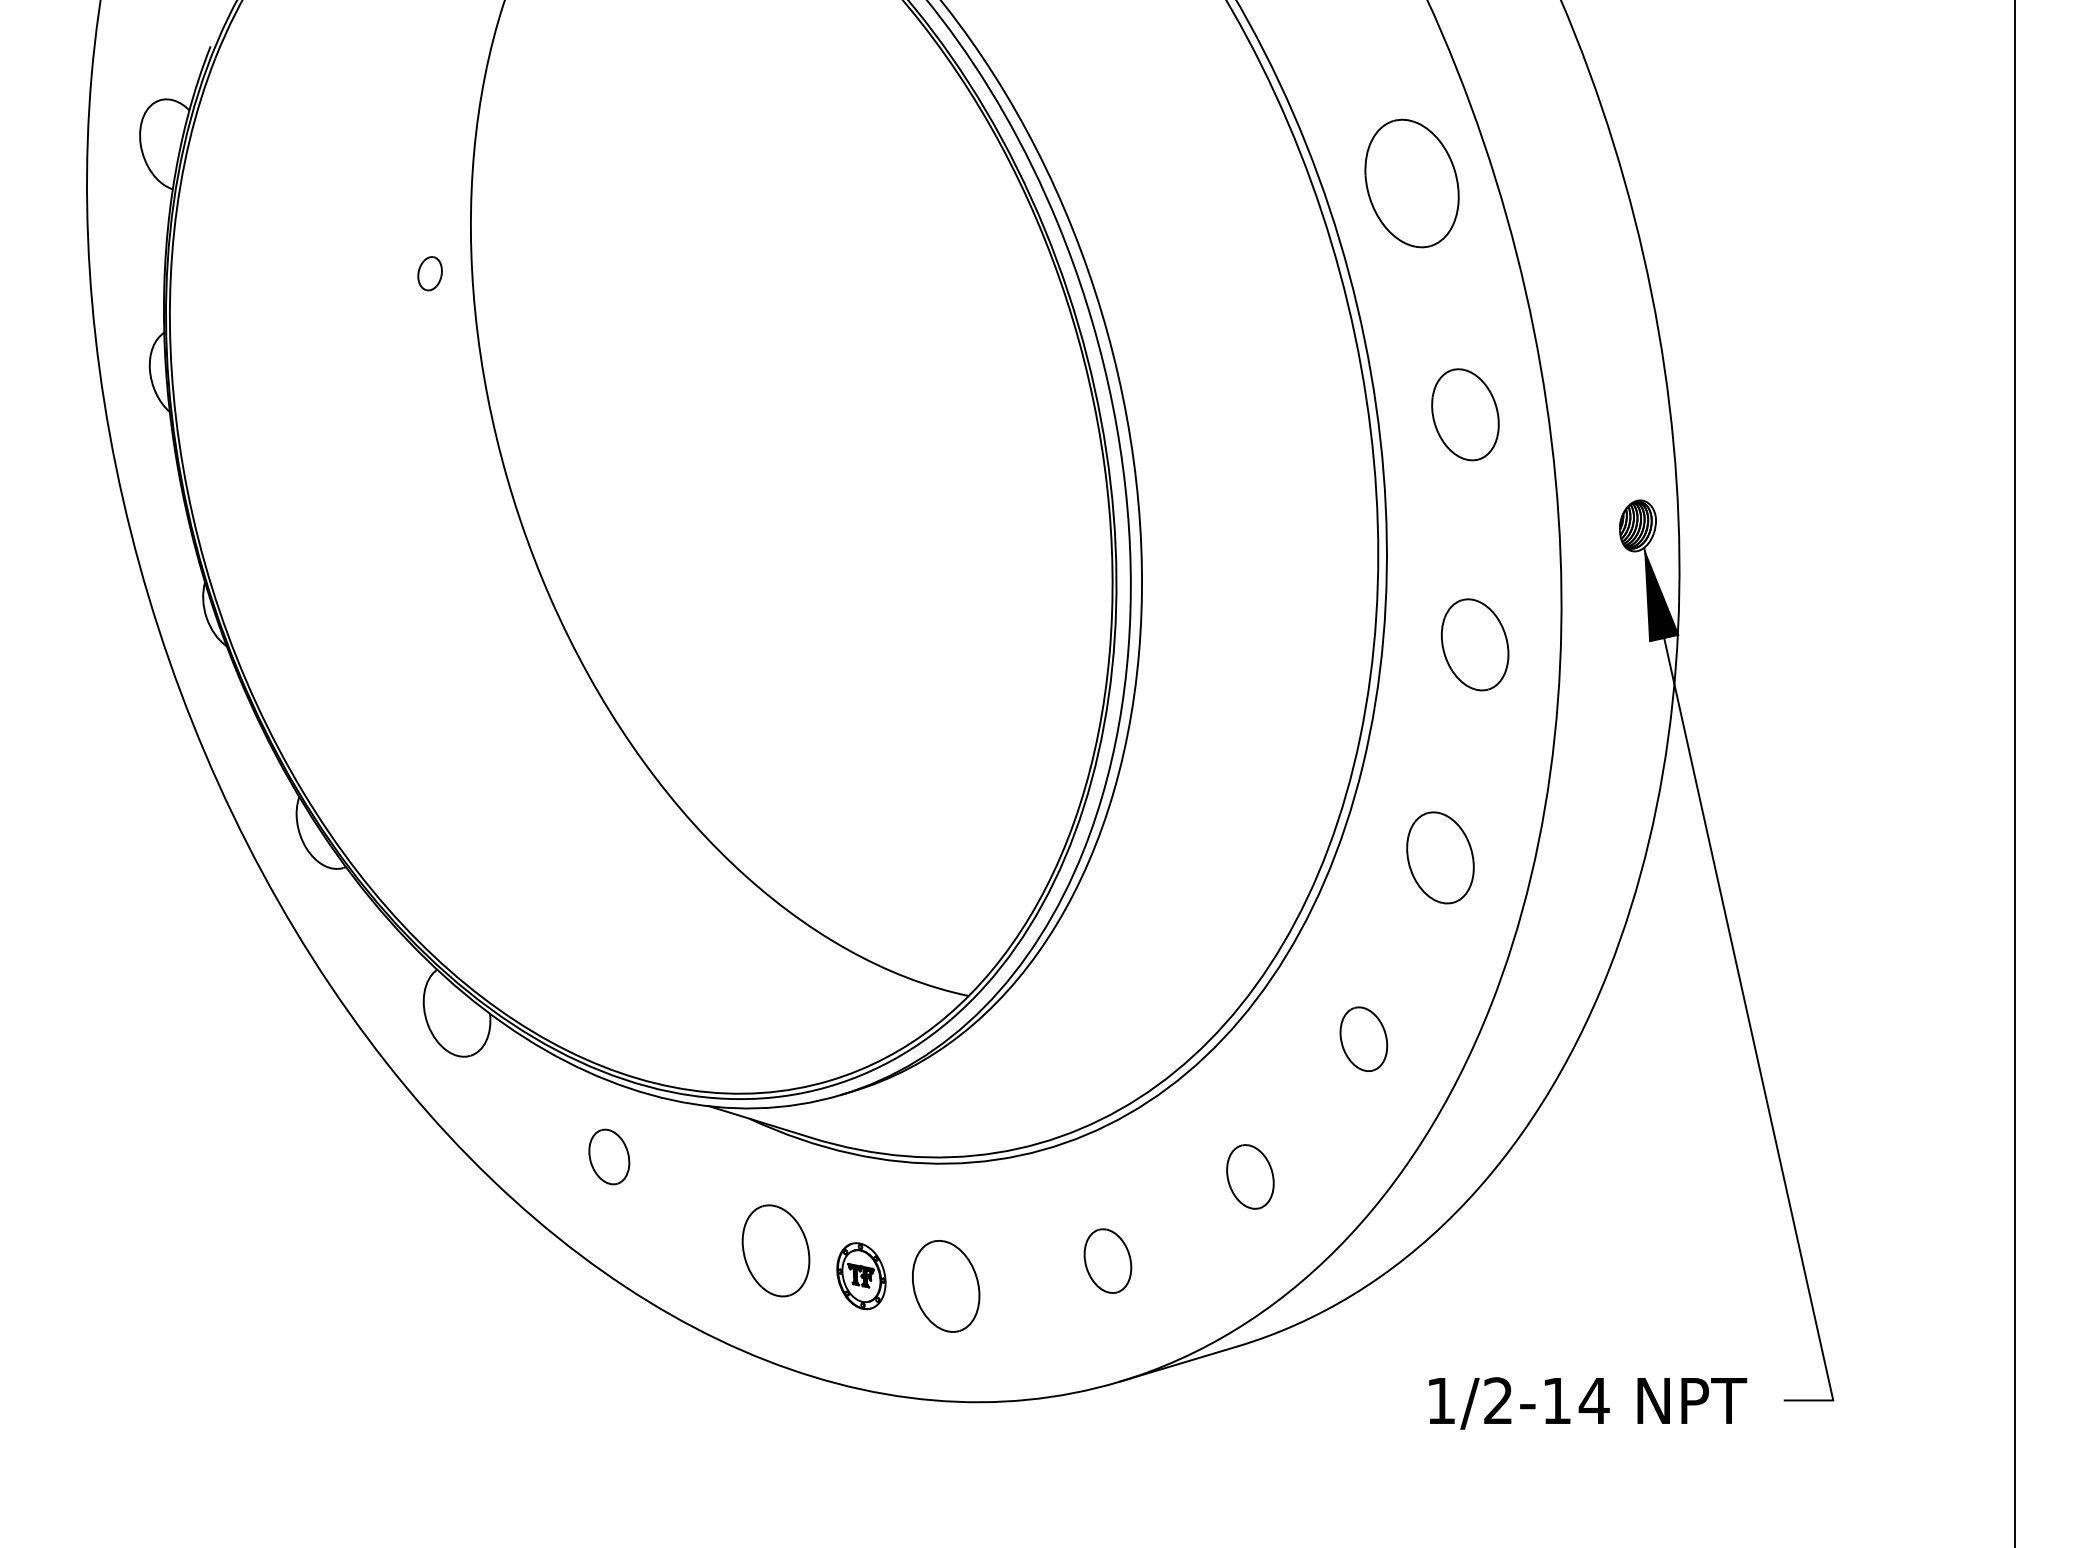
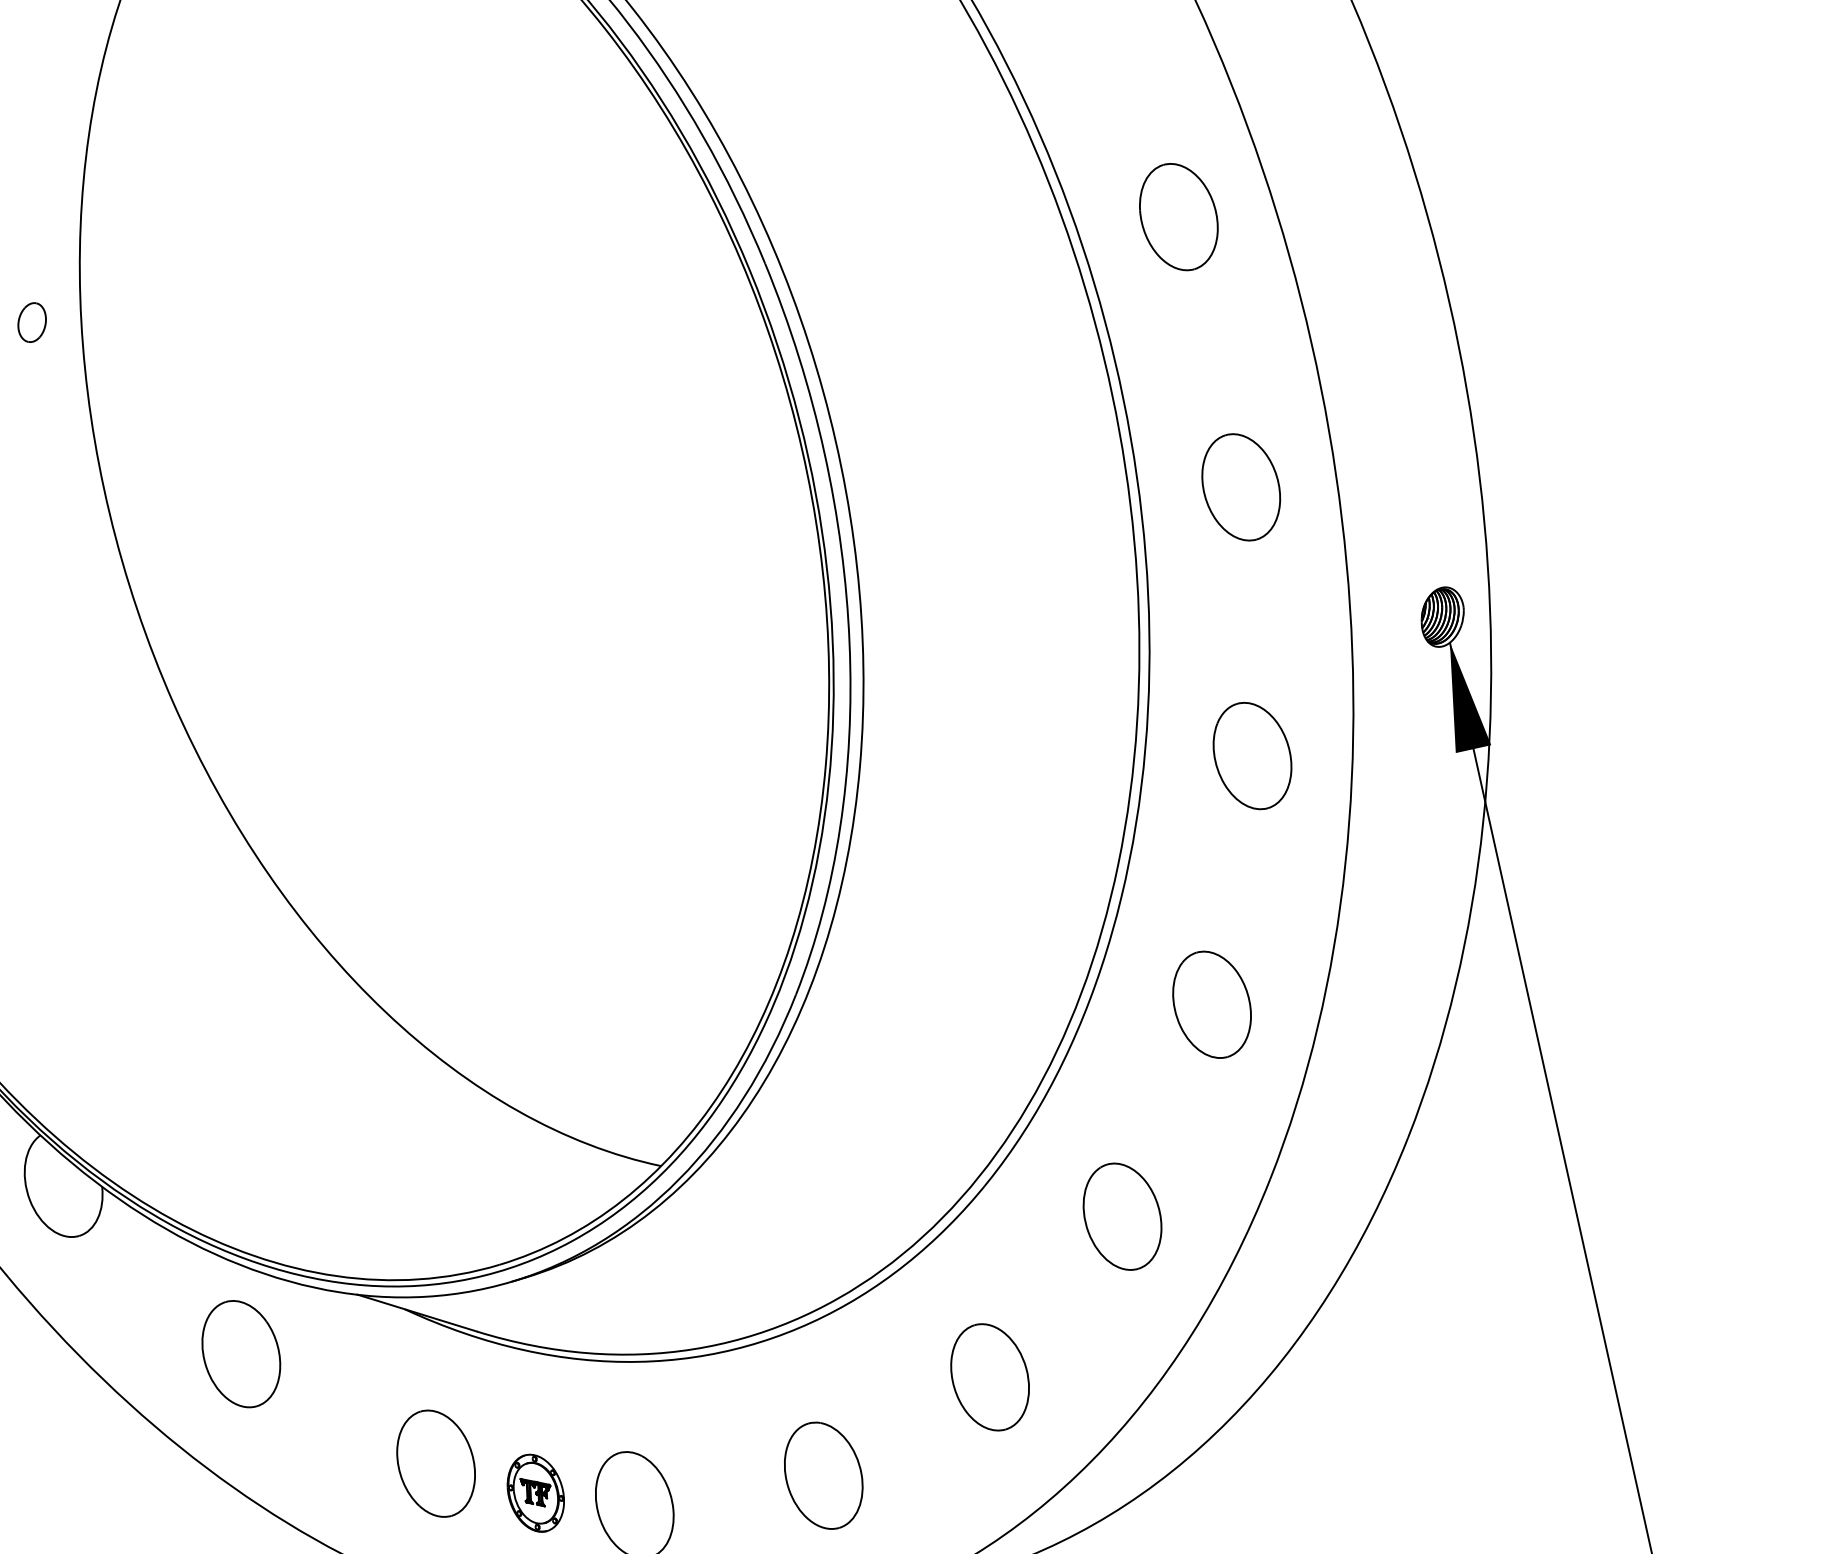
part: (1411, 182) -> (1178, 216), size x0.71
part: (1363, 1038) -> (1122, 1215), size x1.43
part: (609, 1156) -> (241, 1353), size x1.67
part: (1250, 1176) -> (990, 1376), size x1.43
part: (1107, 1260) -> (823, 1474), size x1.43

